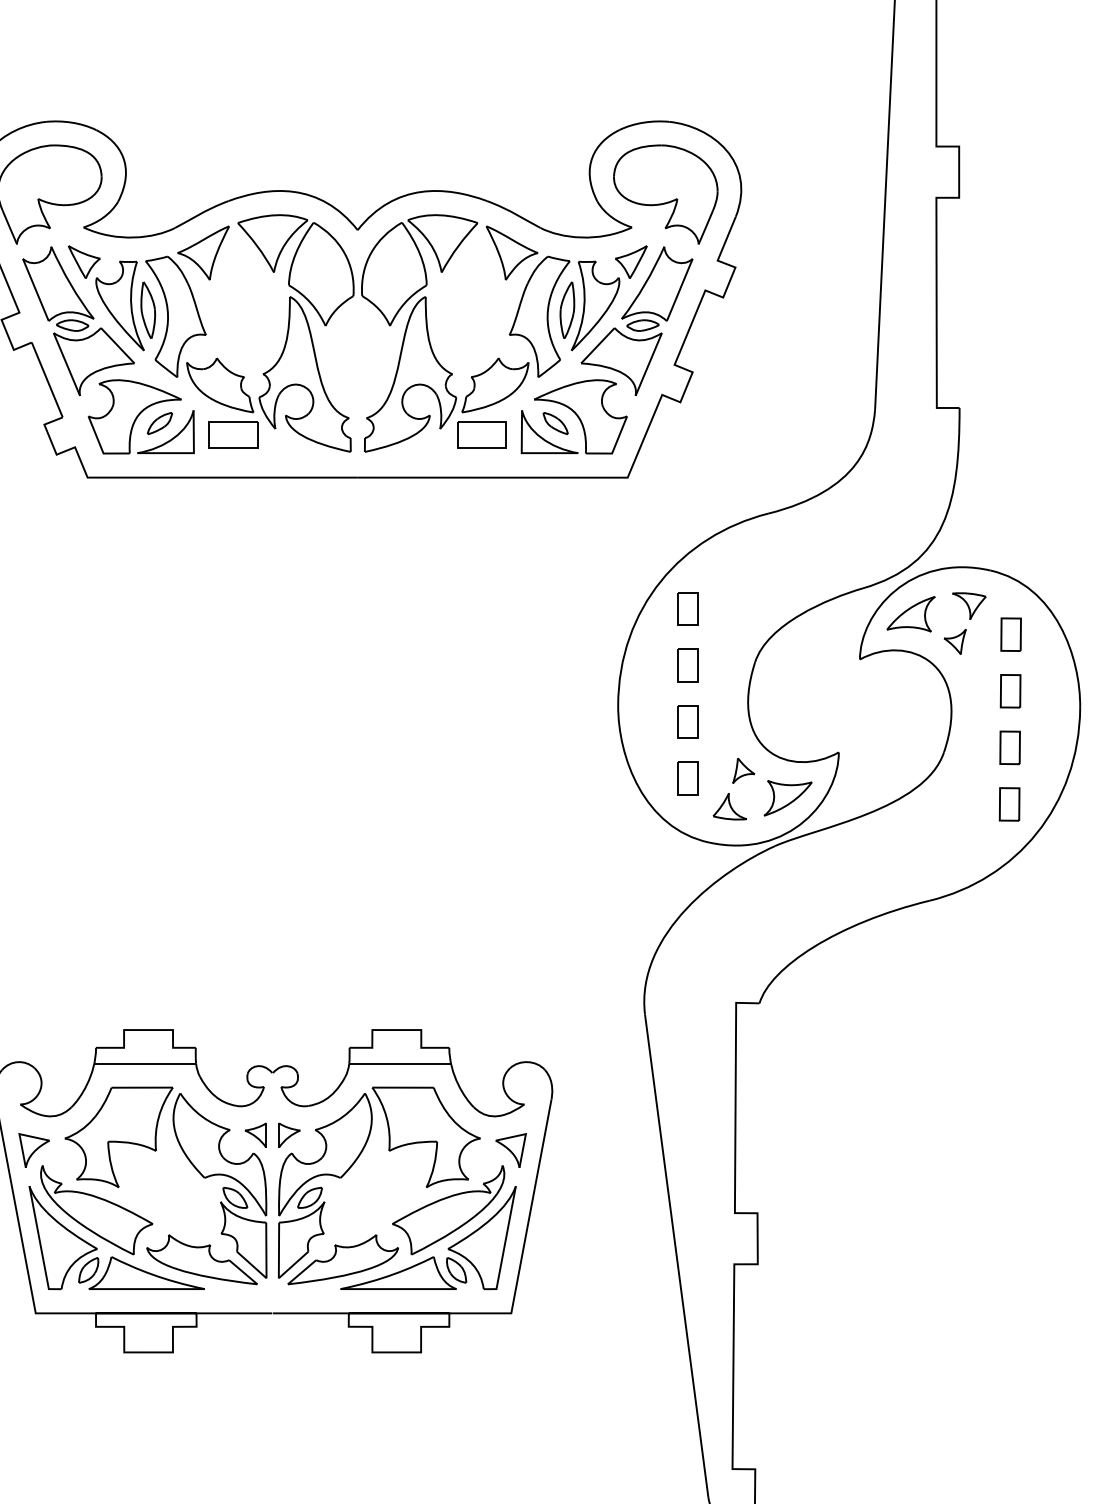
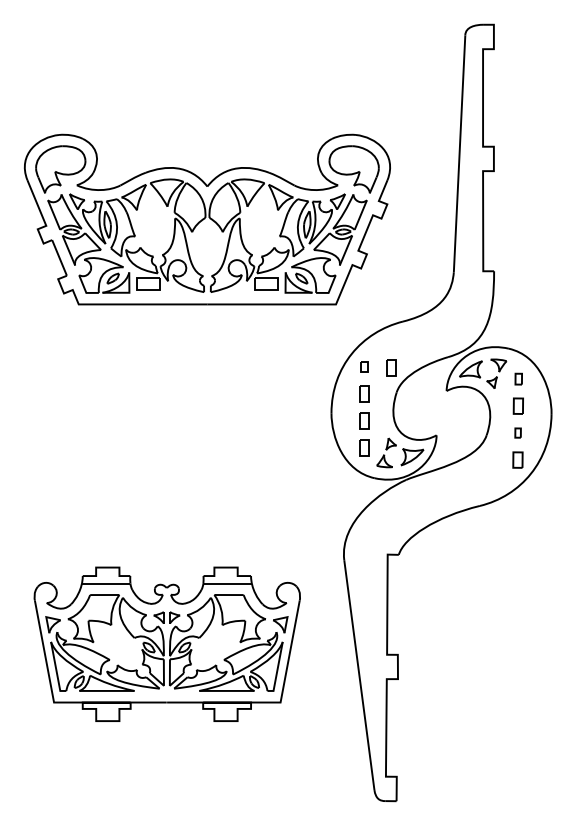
part: (687, 607) -> (364, 366), size x0.7
part: (744, 610) -> (391, 367), added
part: (1010, 633) -> (518, 378), size x0.7
part: (1008, 746) -> (517, 432), size x0.6

